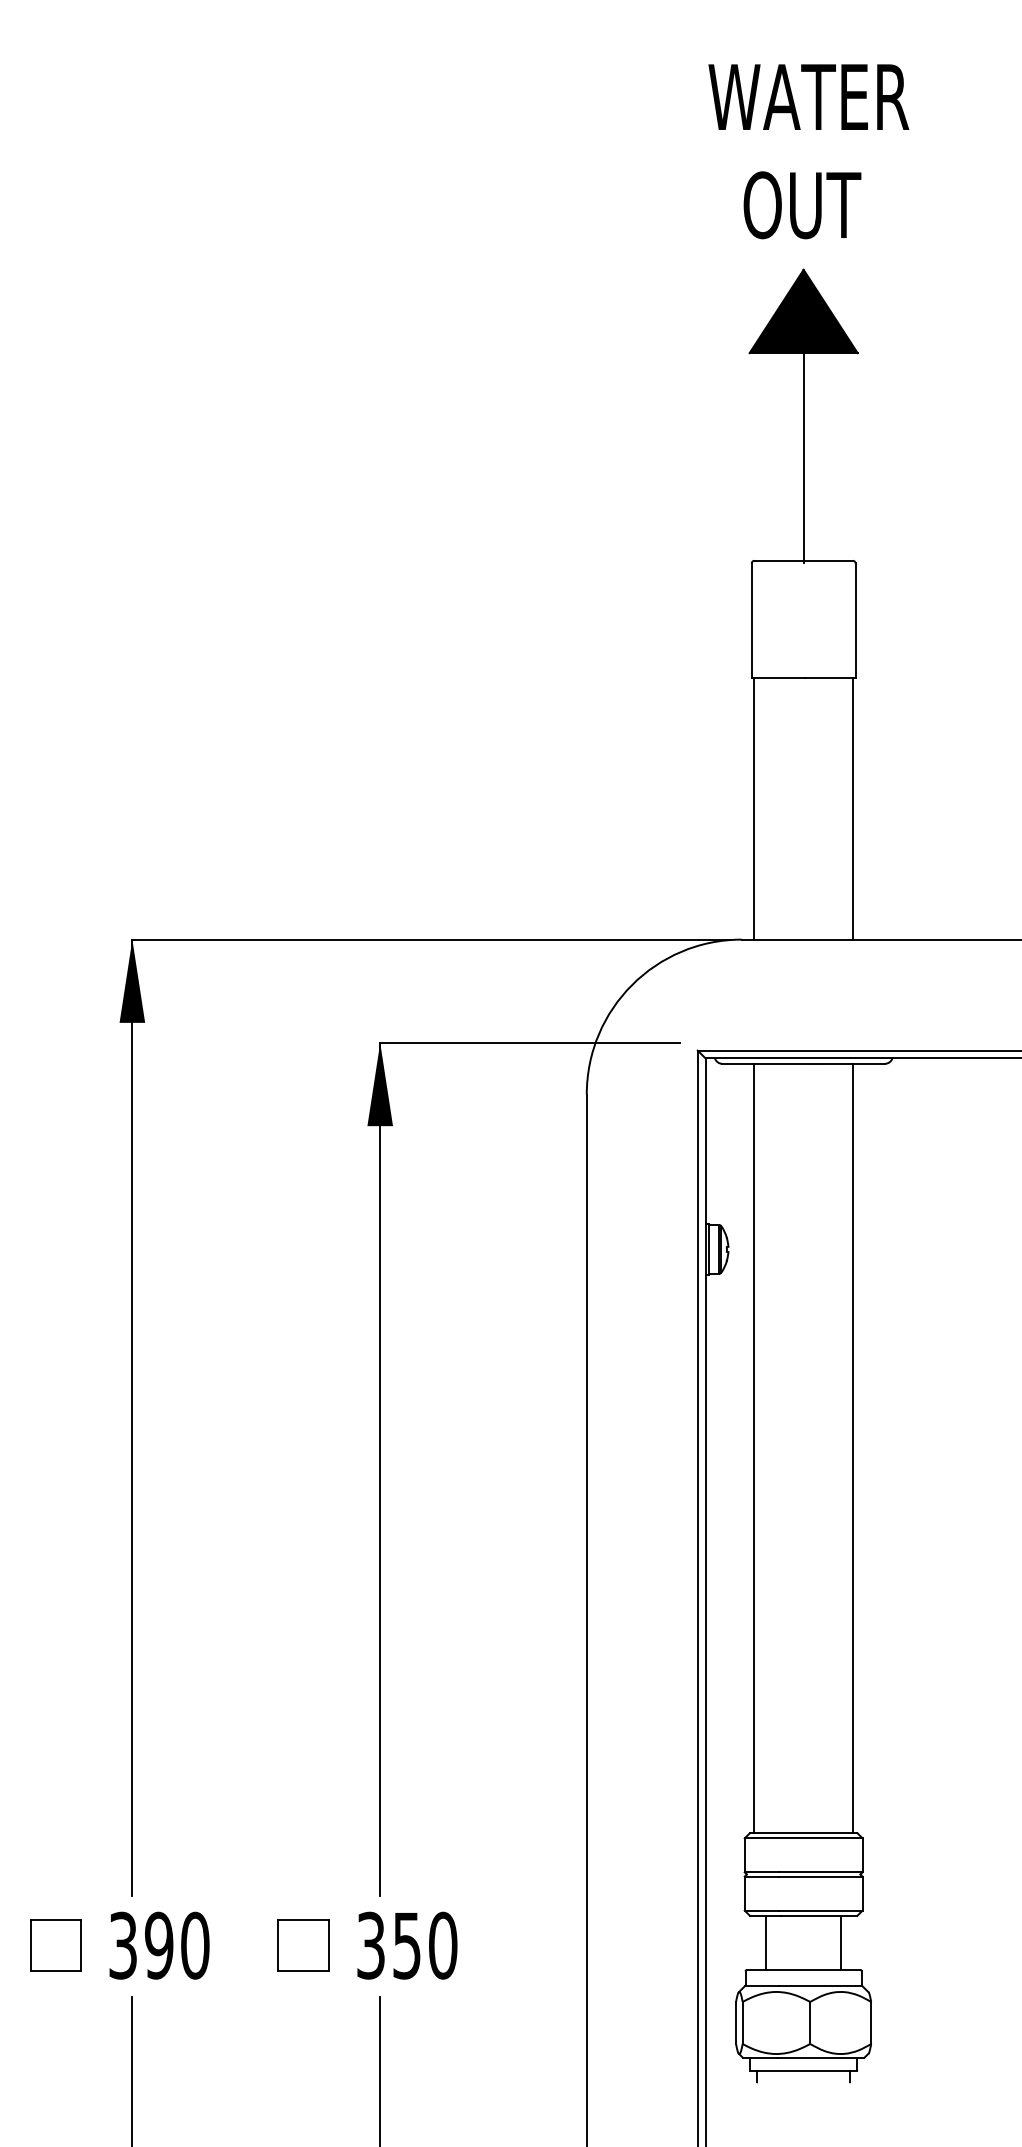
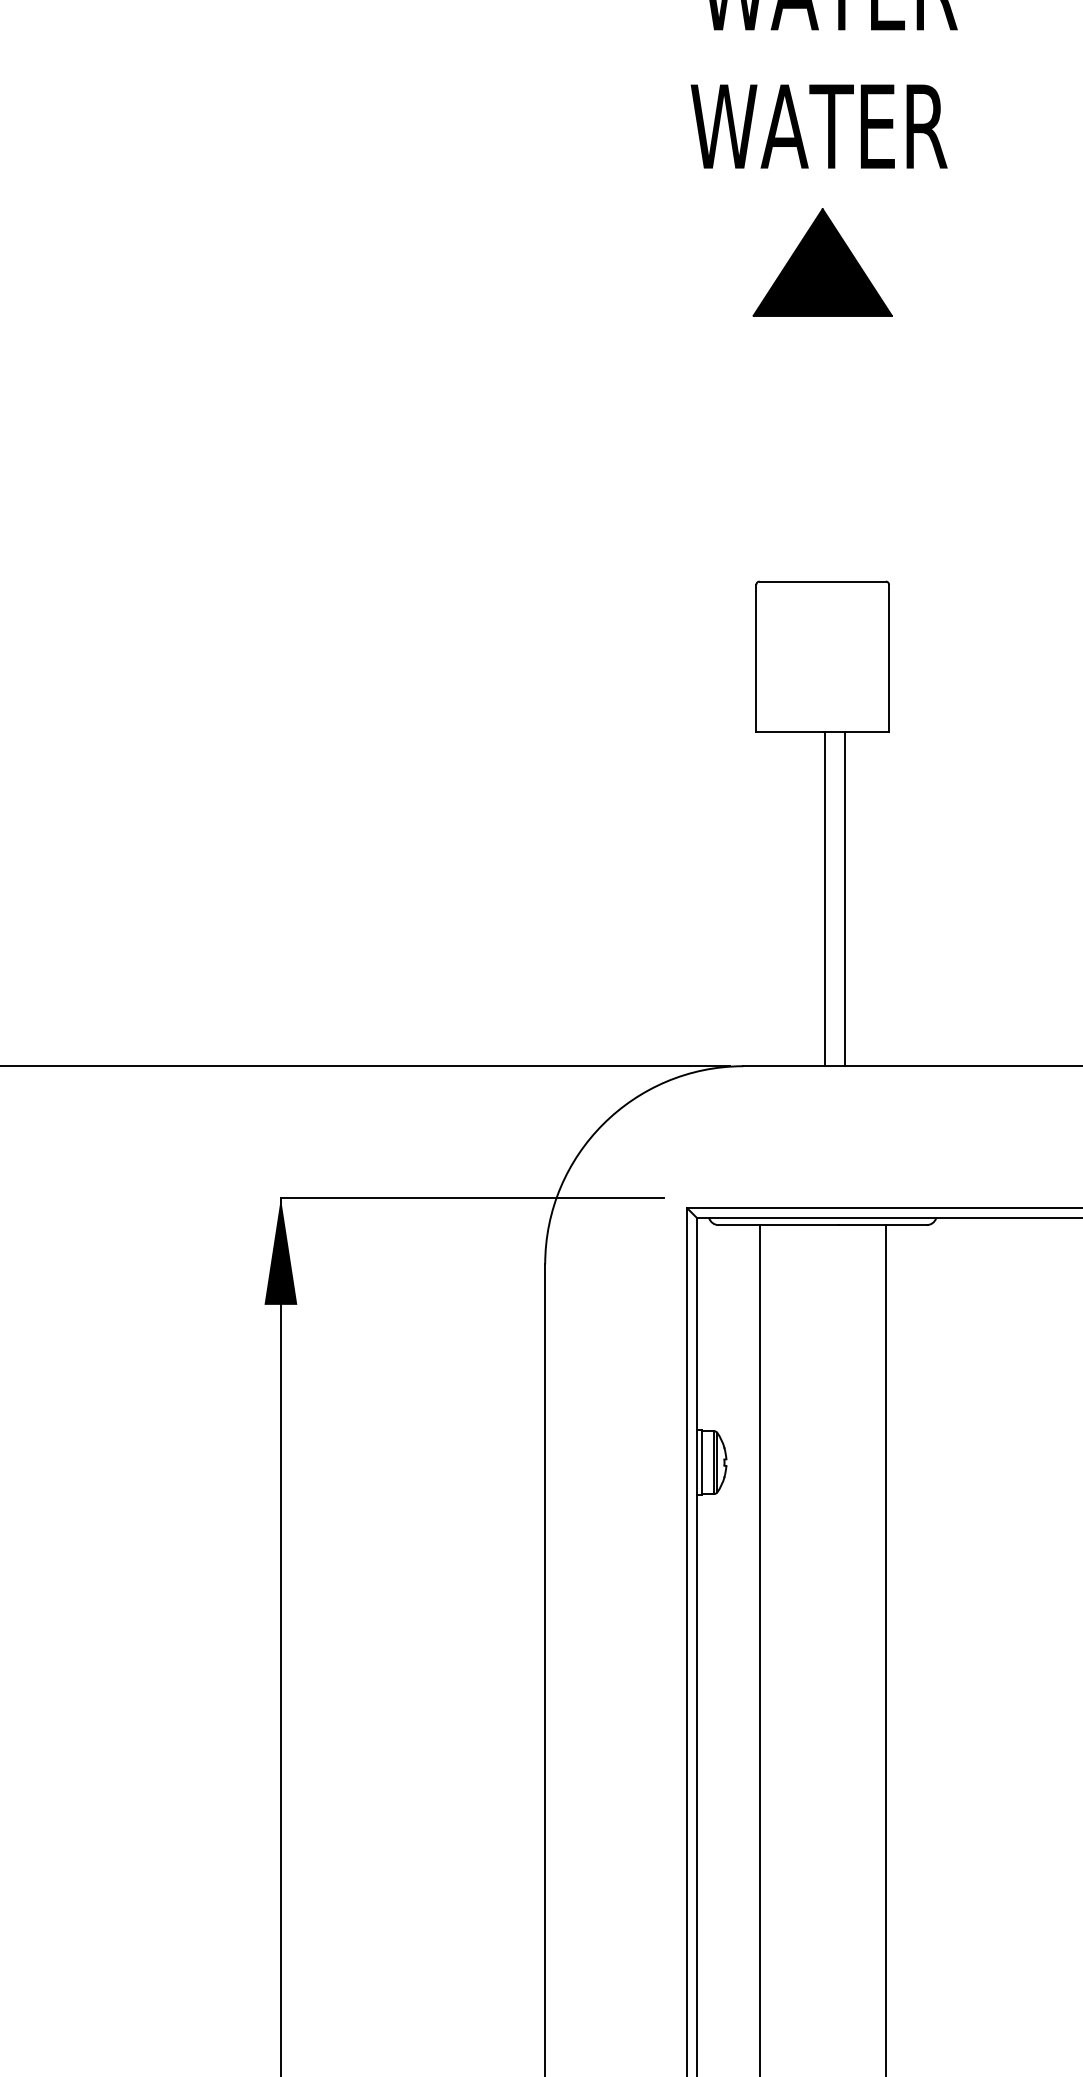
text: (800, 205) -> (818, 126), OUT -> WATER
line: (803, 458) -> (822, 450), removed
line: (754, 808) -> (825, 898), moved
line: (852, 808) -> (844, 898), moved

